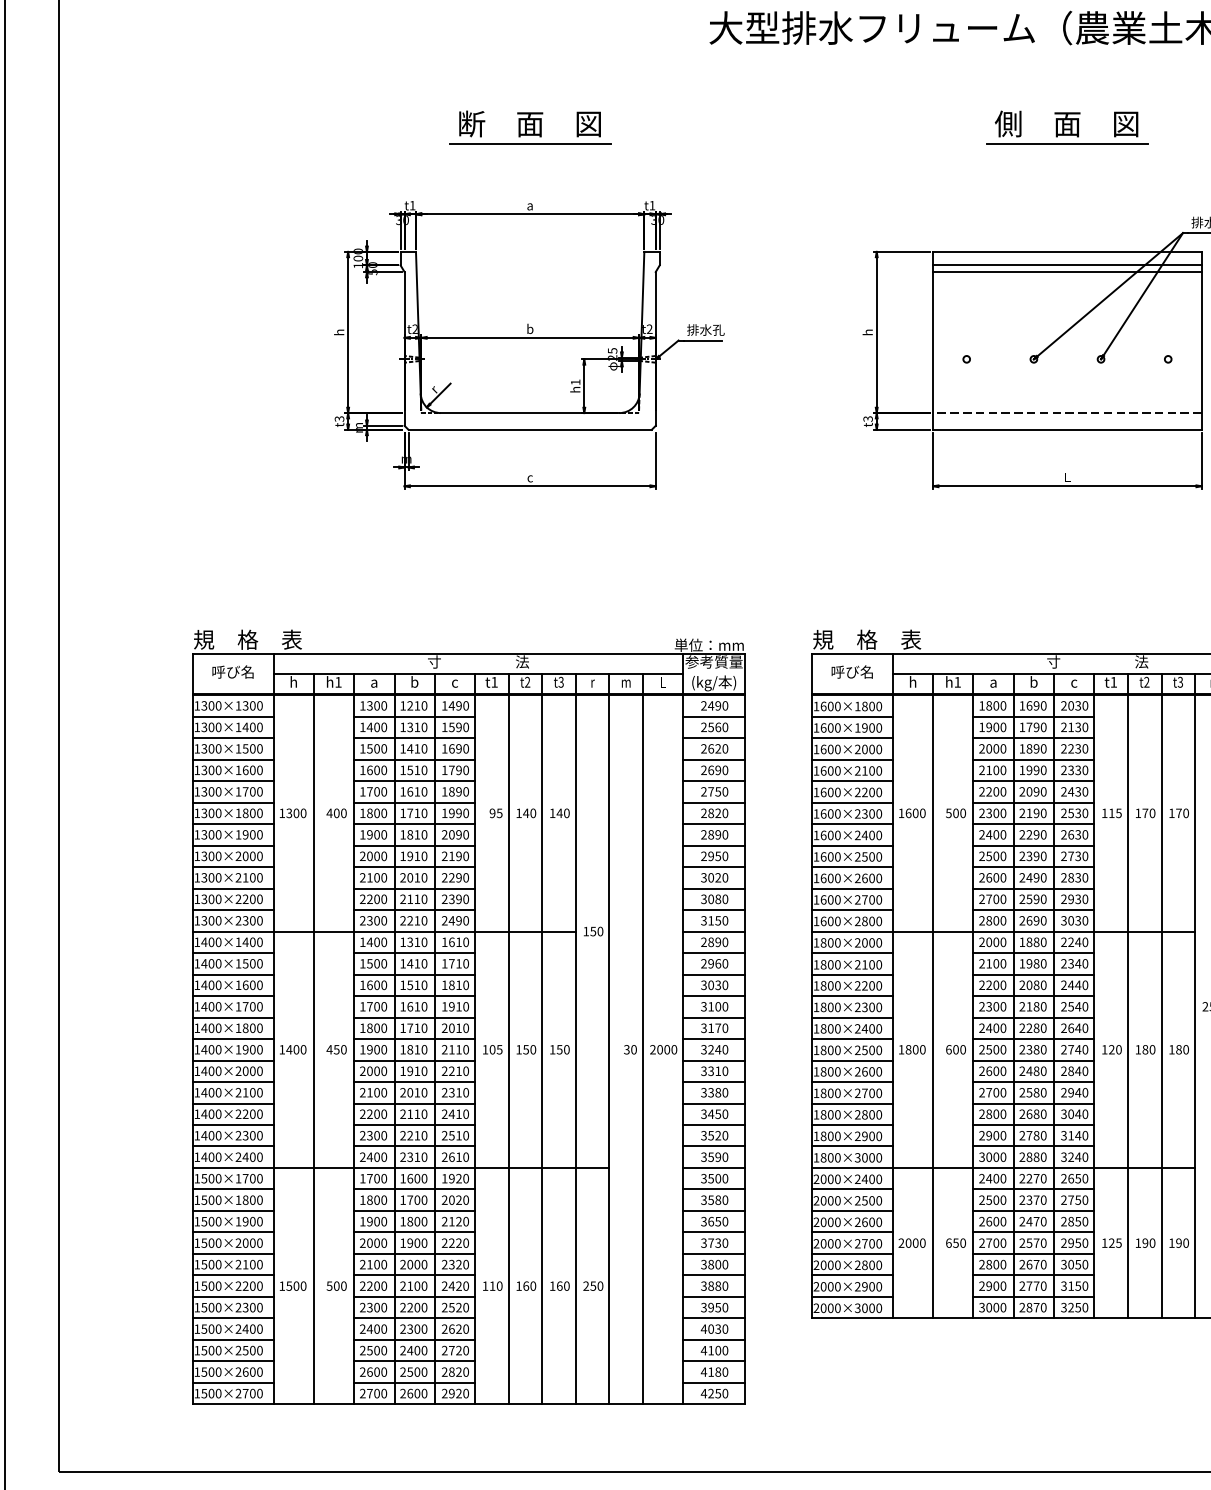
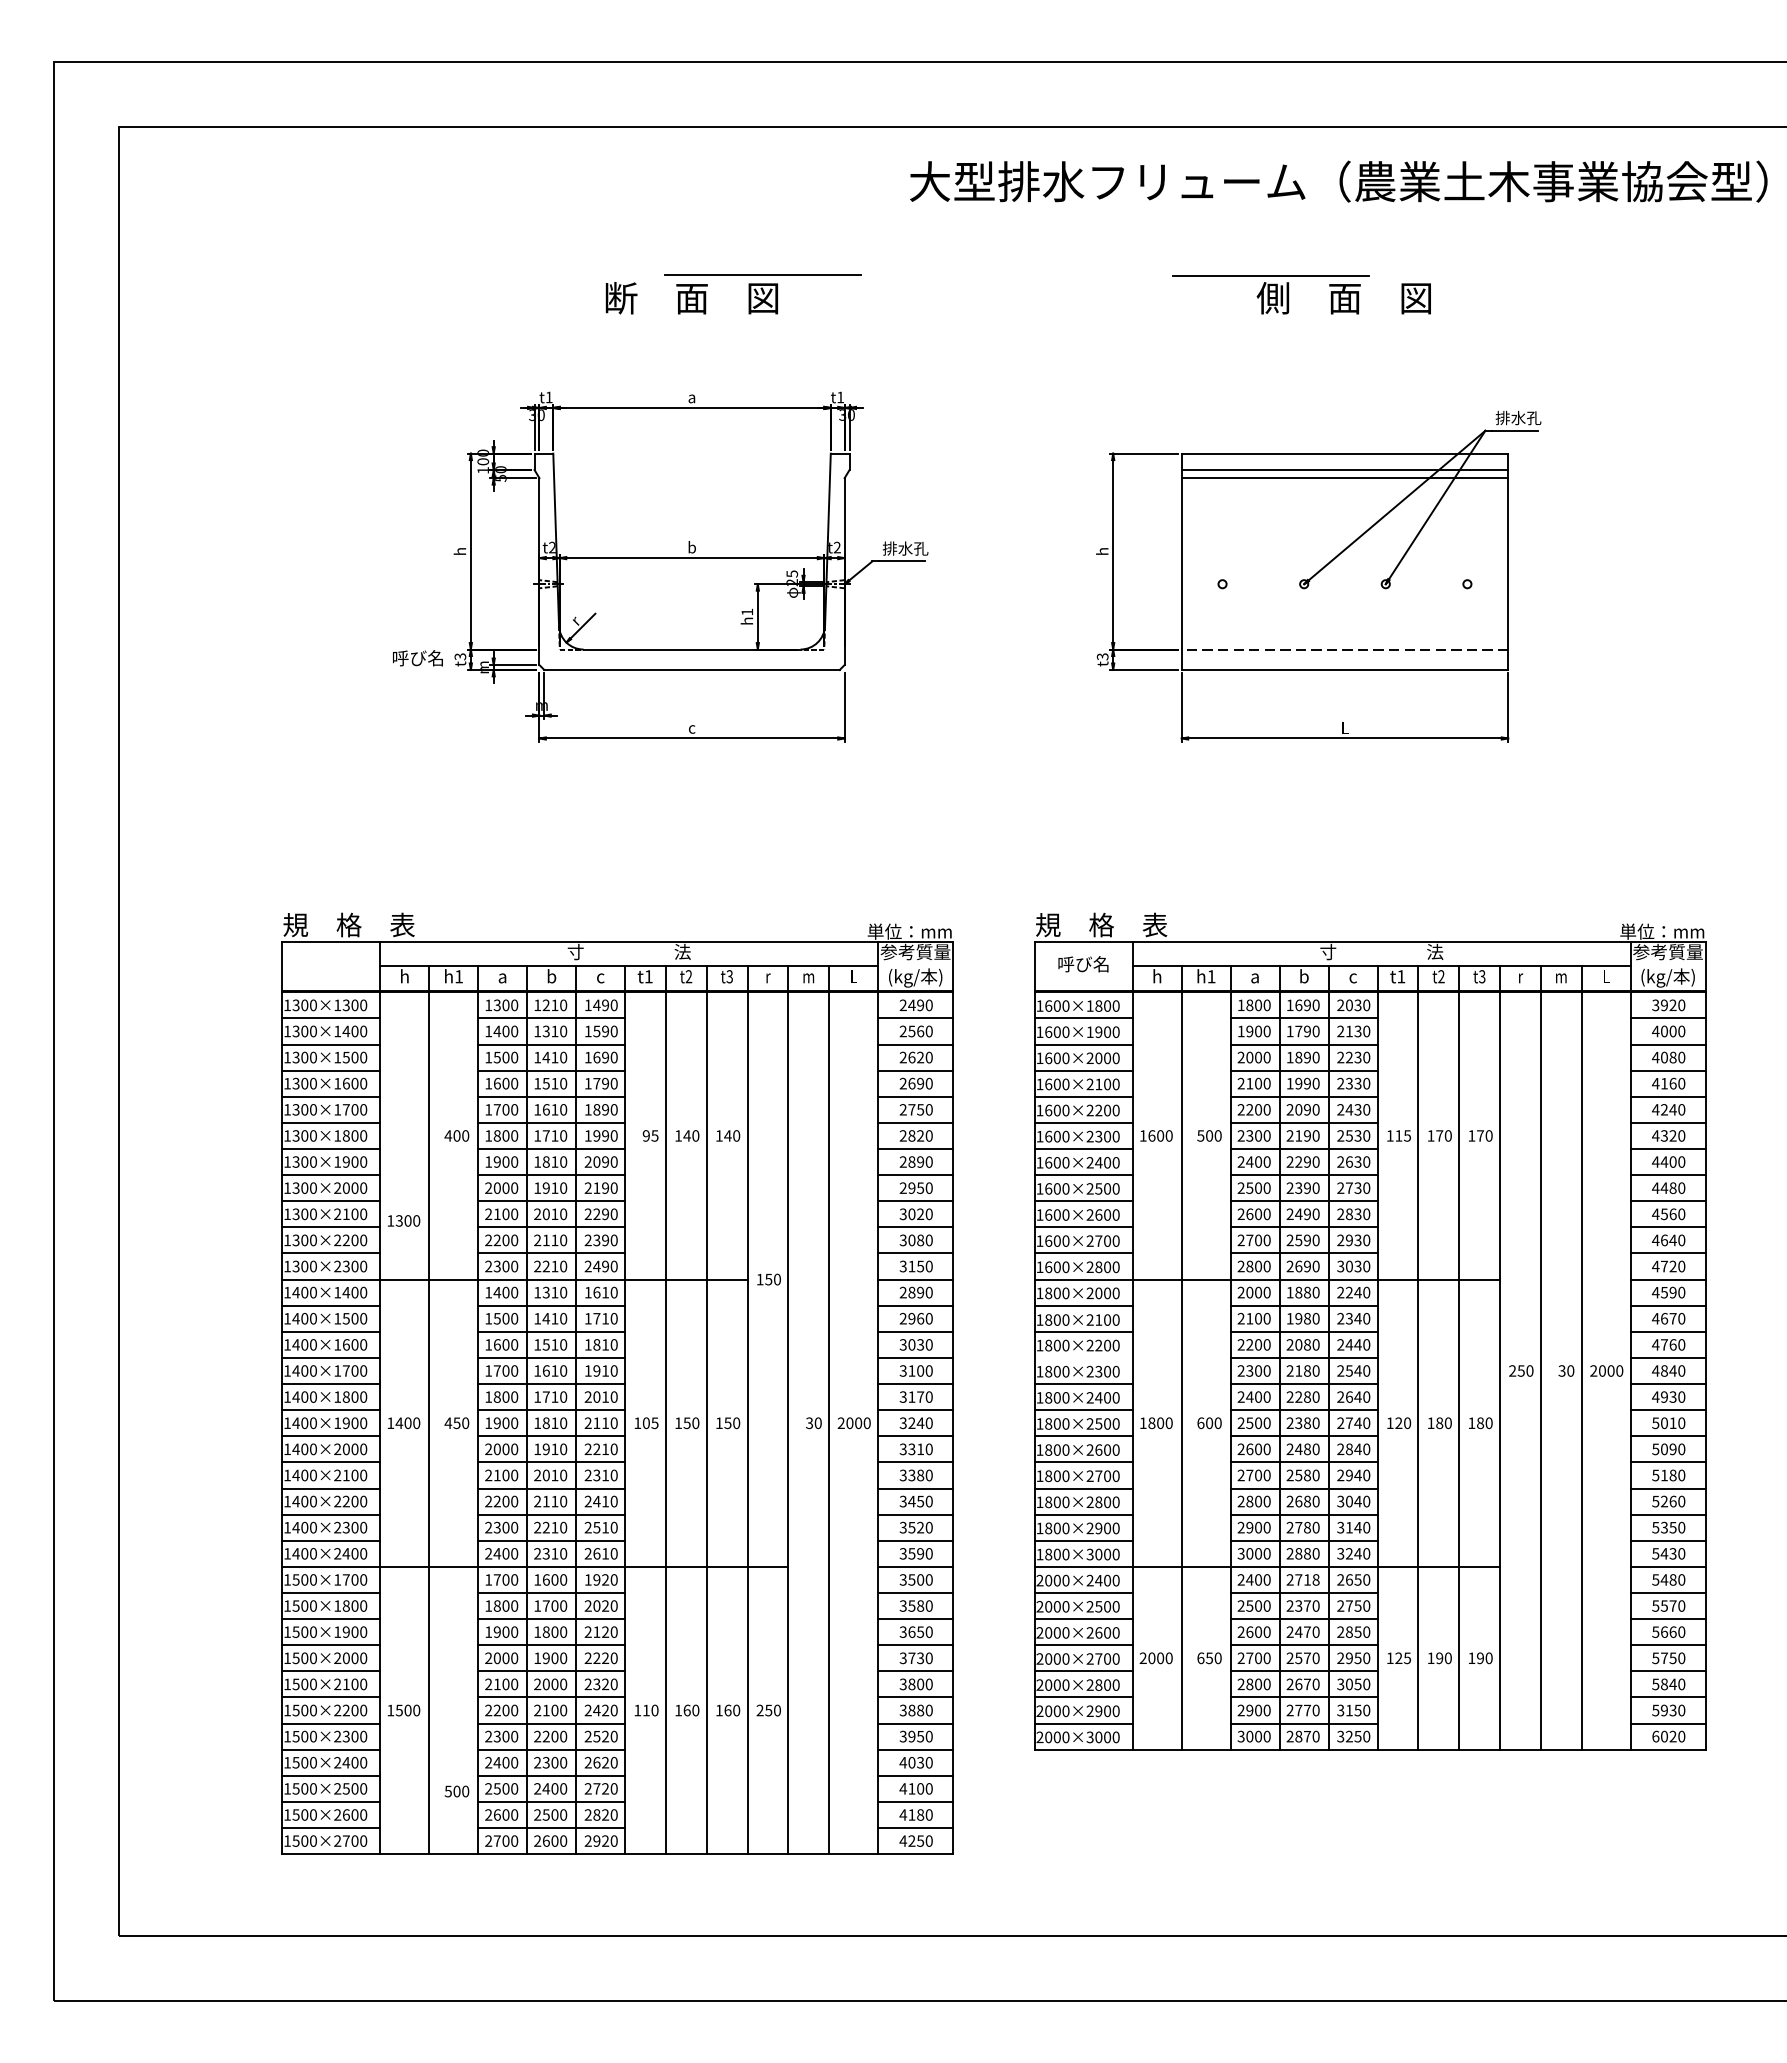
line: (529, 143) -> (762, 274), moved
line: (1067, 143) -> (1270, 275), moved
text: (232, 672) -> (417, 658), moved
text: (293, 812) -> (404, 1220), moved
line: (852, 995) -> (1083, 1357), removed
text: (1036, 1178) -> (1307, 1579), 2270 -> 2718
text: (336, 1286) -> (456, 1791), moved

